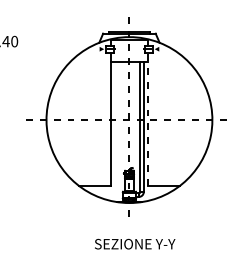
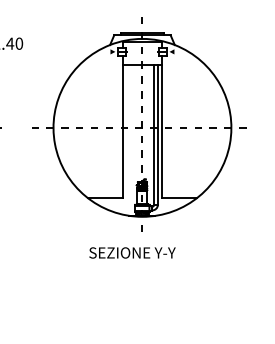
line: (148, 118) -> (162, 126), dashed -> solid
text: (135, 243) -> (132, 252), moved

